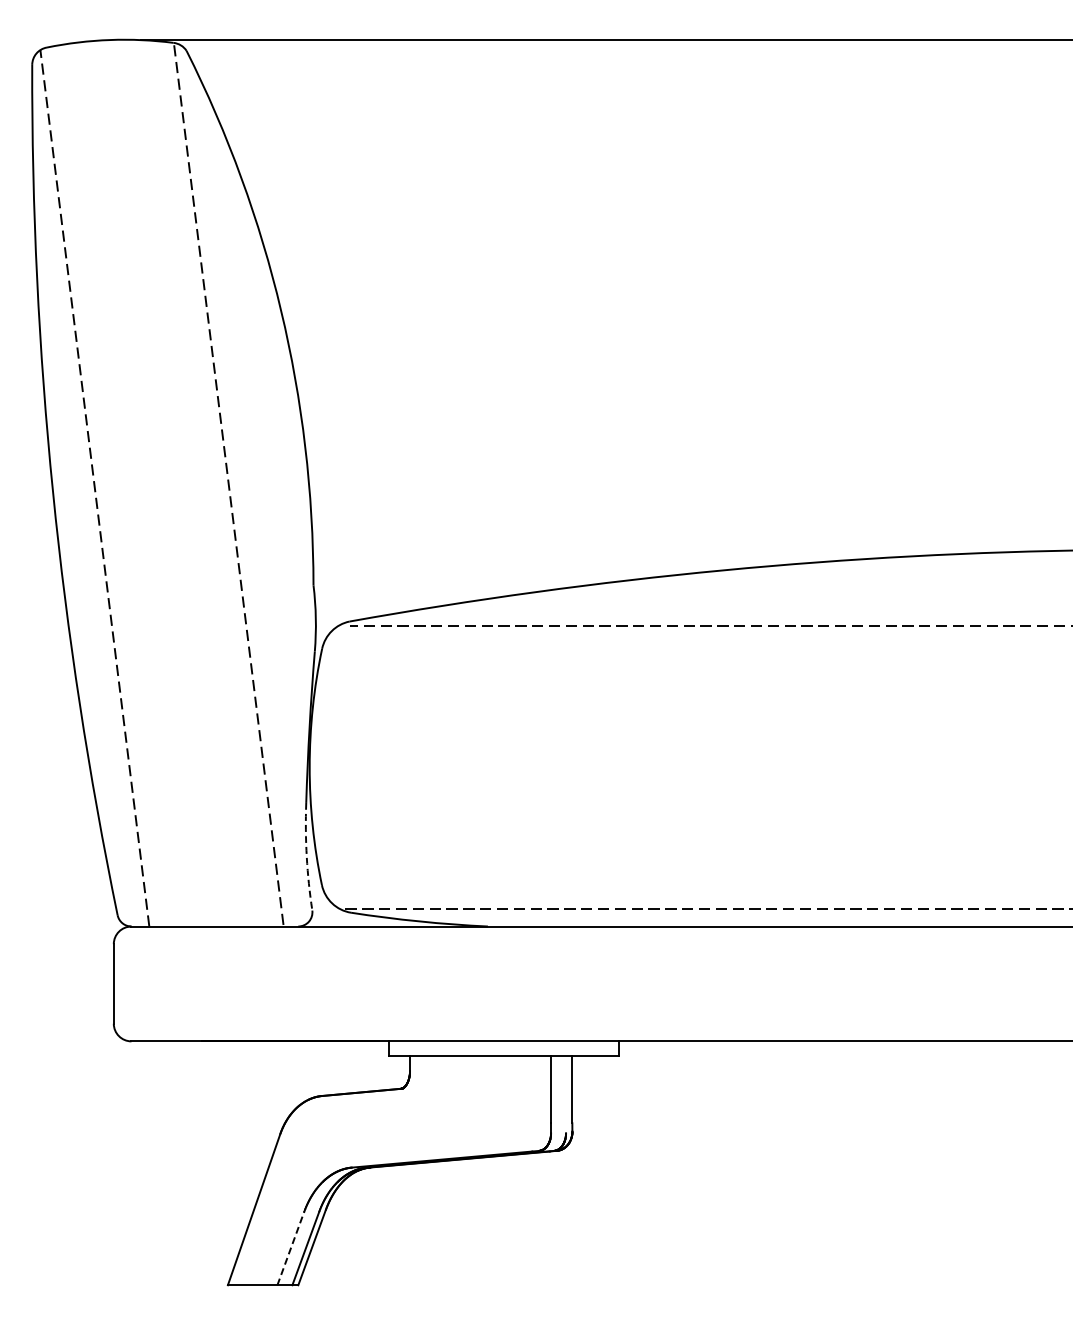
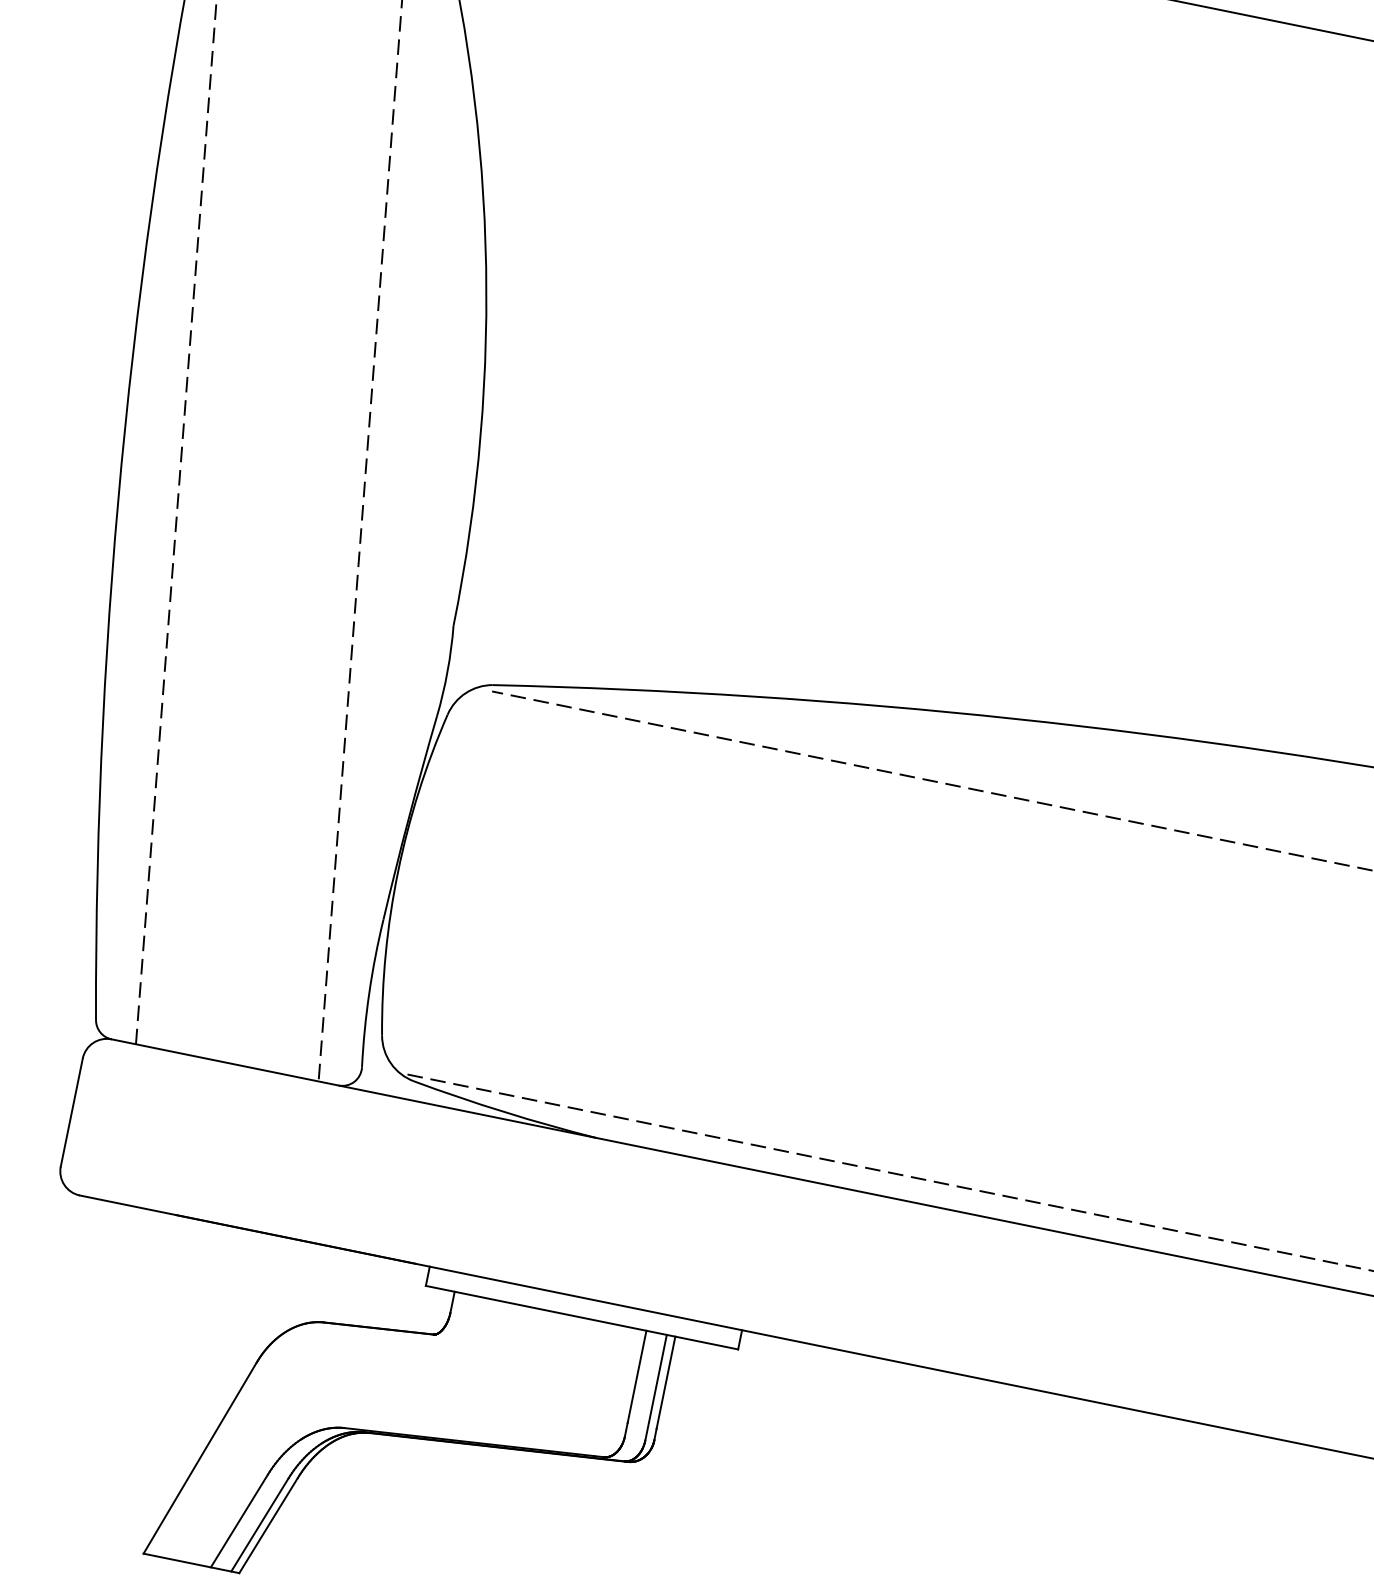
arc: (306, 856) -> (369, 992), dashed -> solid
line: (566, 1094) -> (656, 1388), added
line: (291, 1247) -> (240, 1519), dashed -> solid

